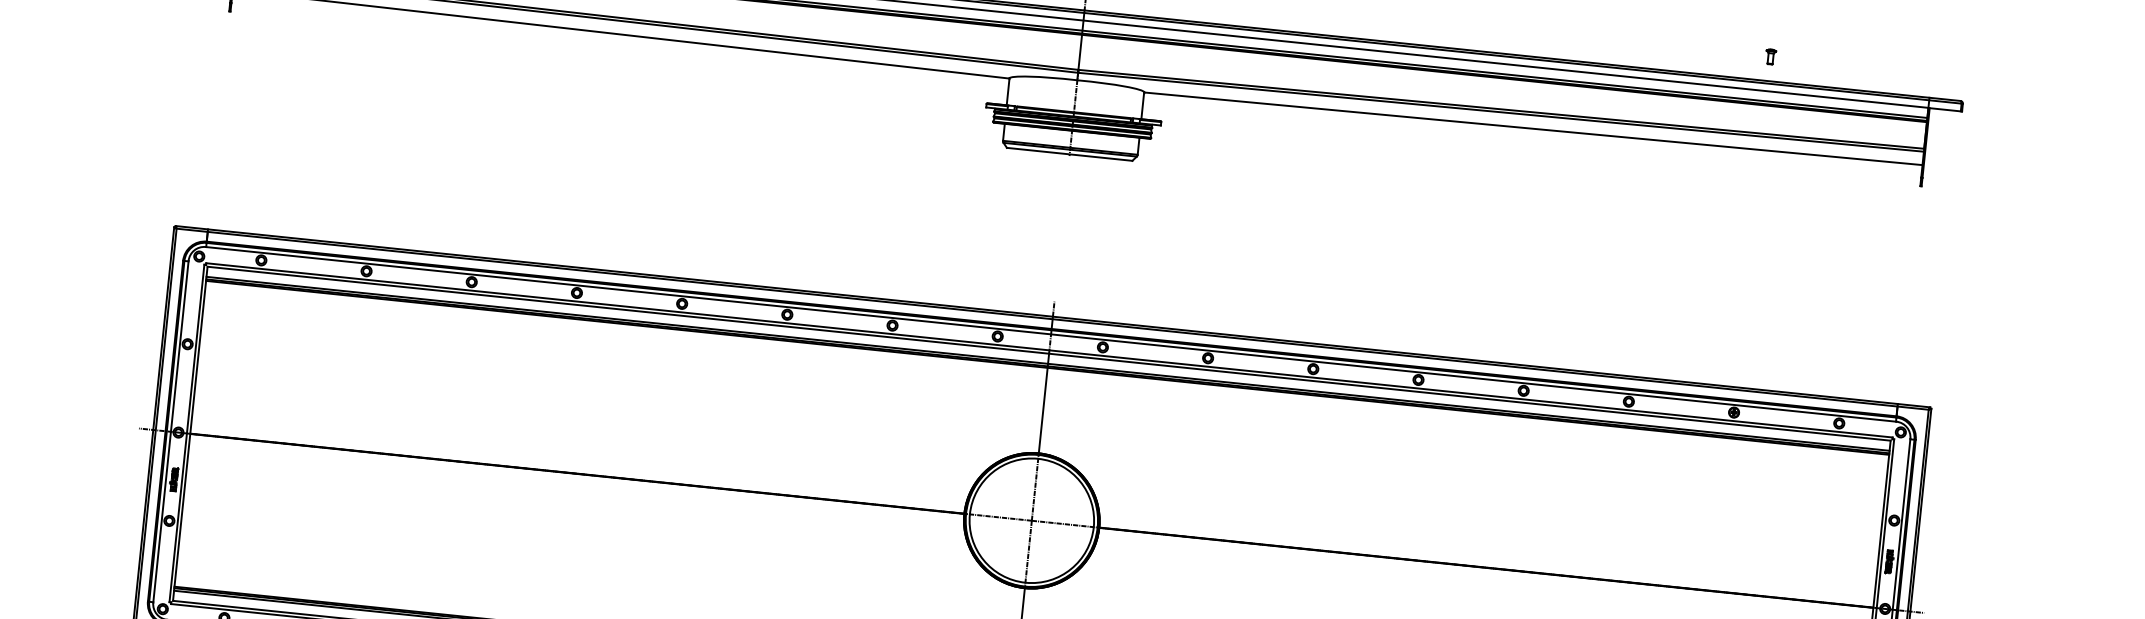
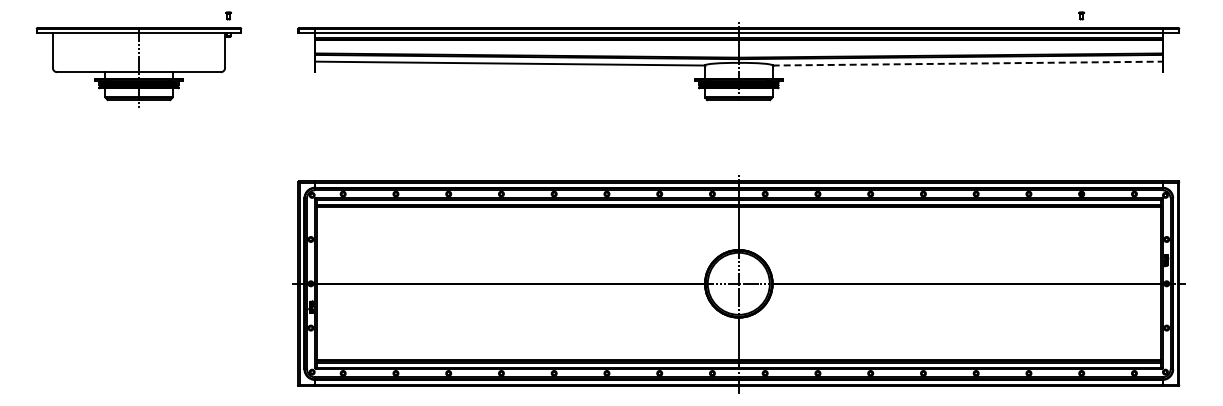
line: (1533, 128) -> (967, 63), solid -> dashed

